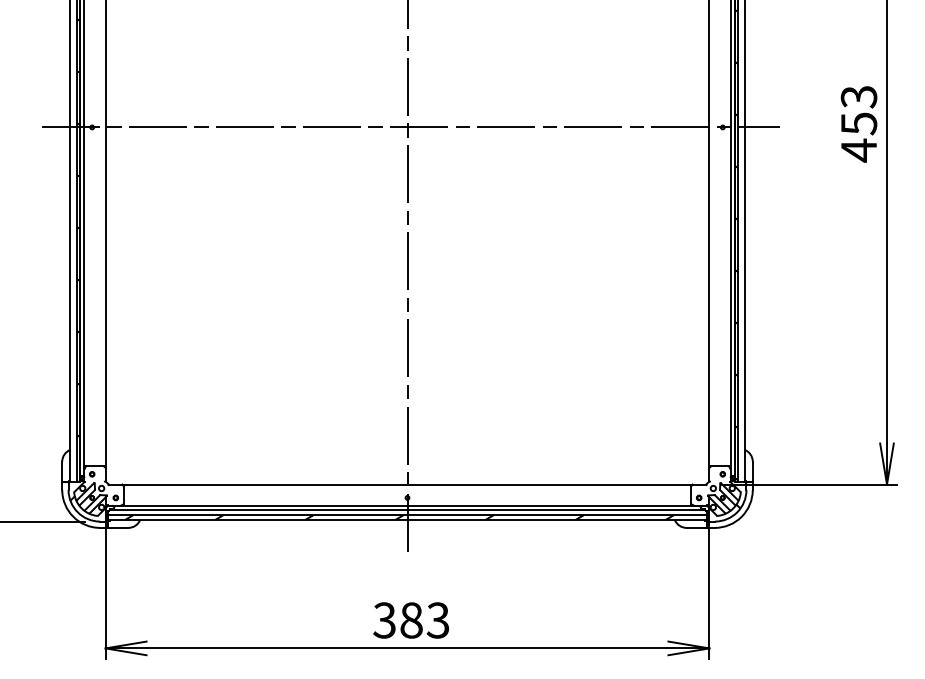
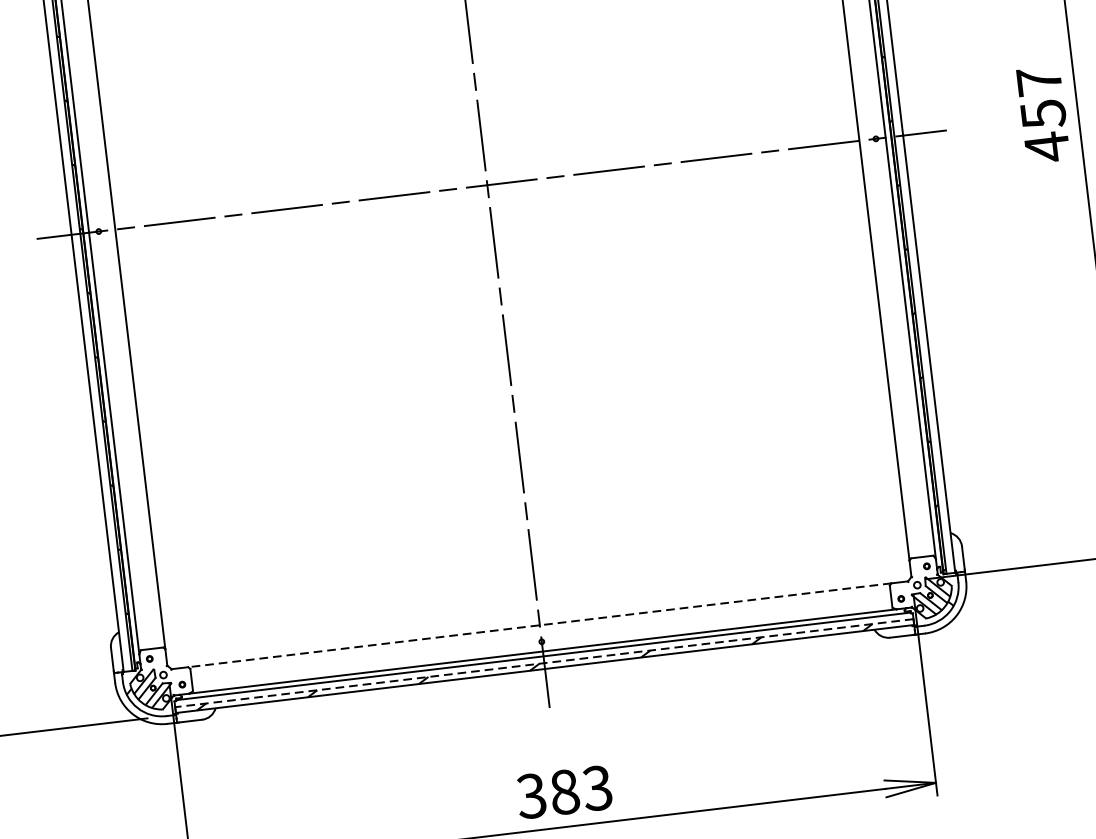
text: (858, 96) -> (1038, 80), 453 -> 457
line: (407, 484) -> (539, 625), solid -> dashed
line: (407, 515) -> (544, 663), solid -> dashed

